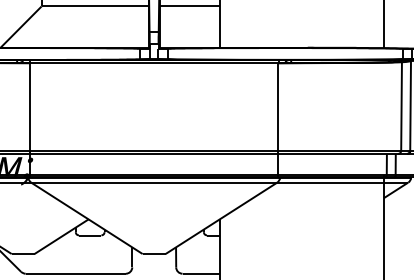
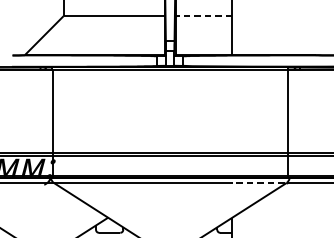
line: (188, 6) -> (202, 16), solid -> dashed
line: (245, 182) -> (256, 182), solid -> dashed

